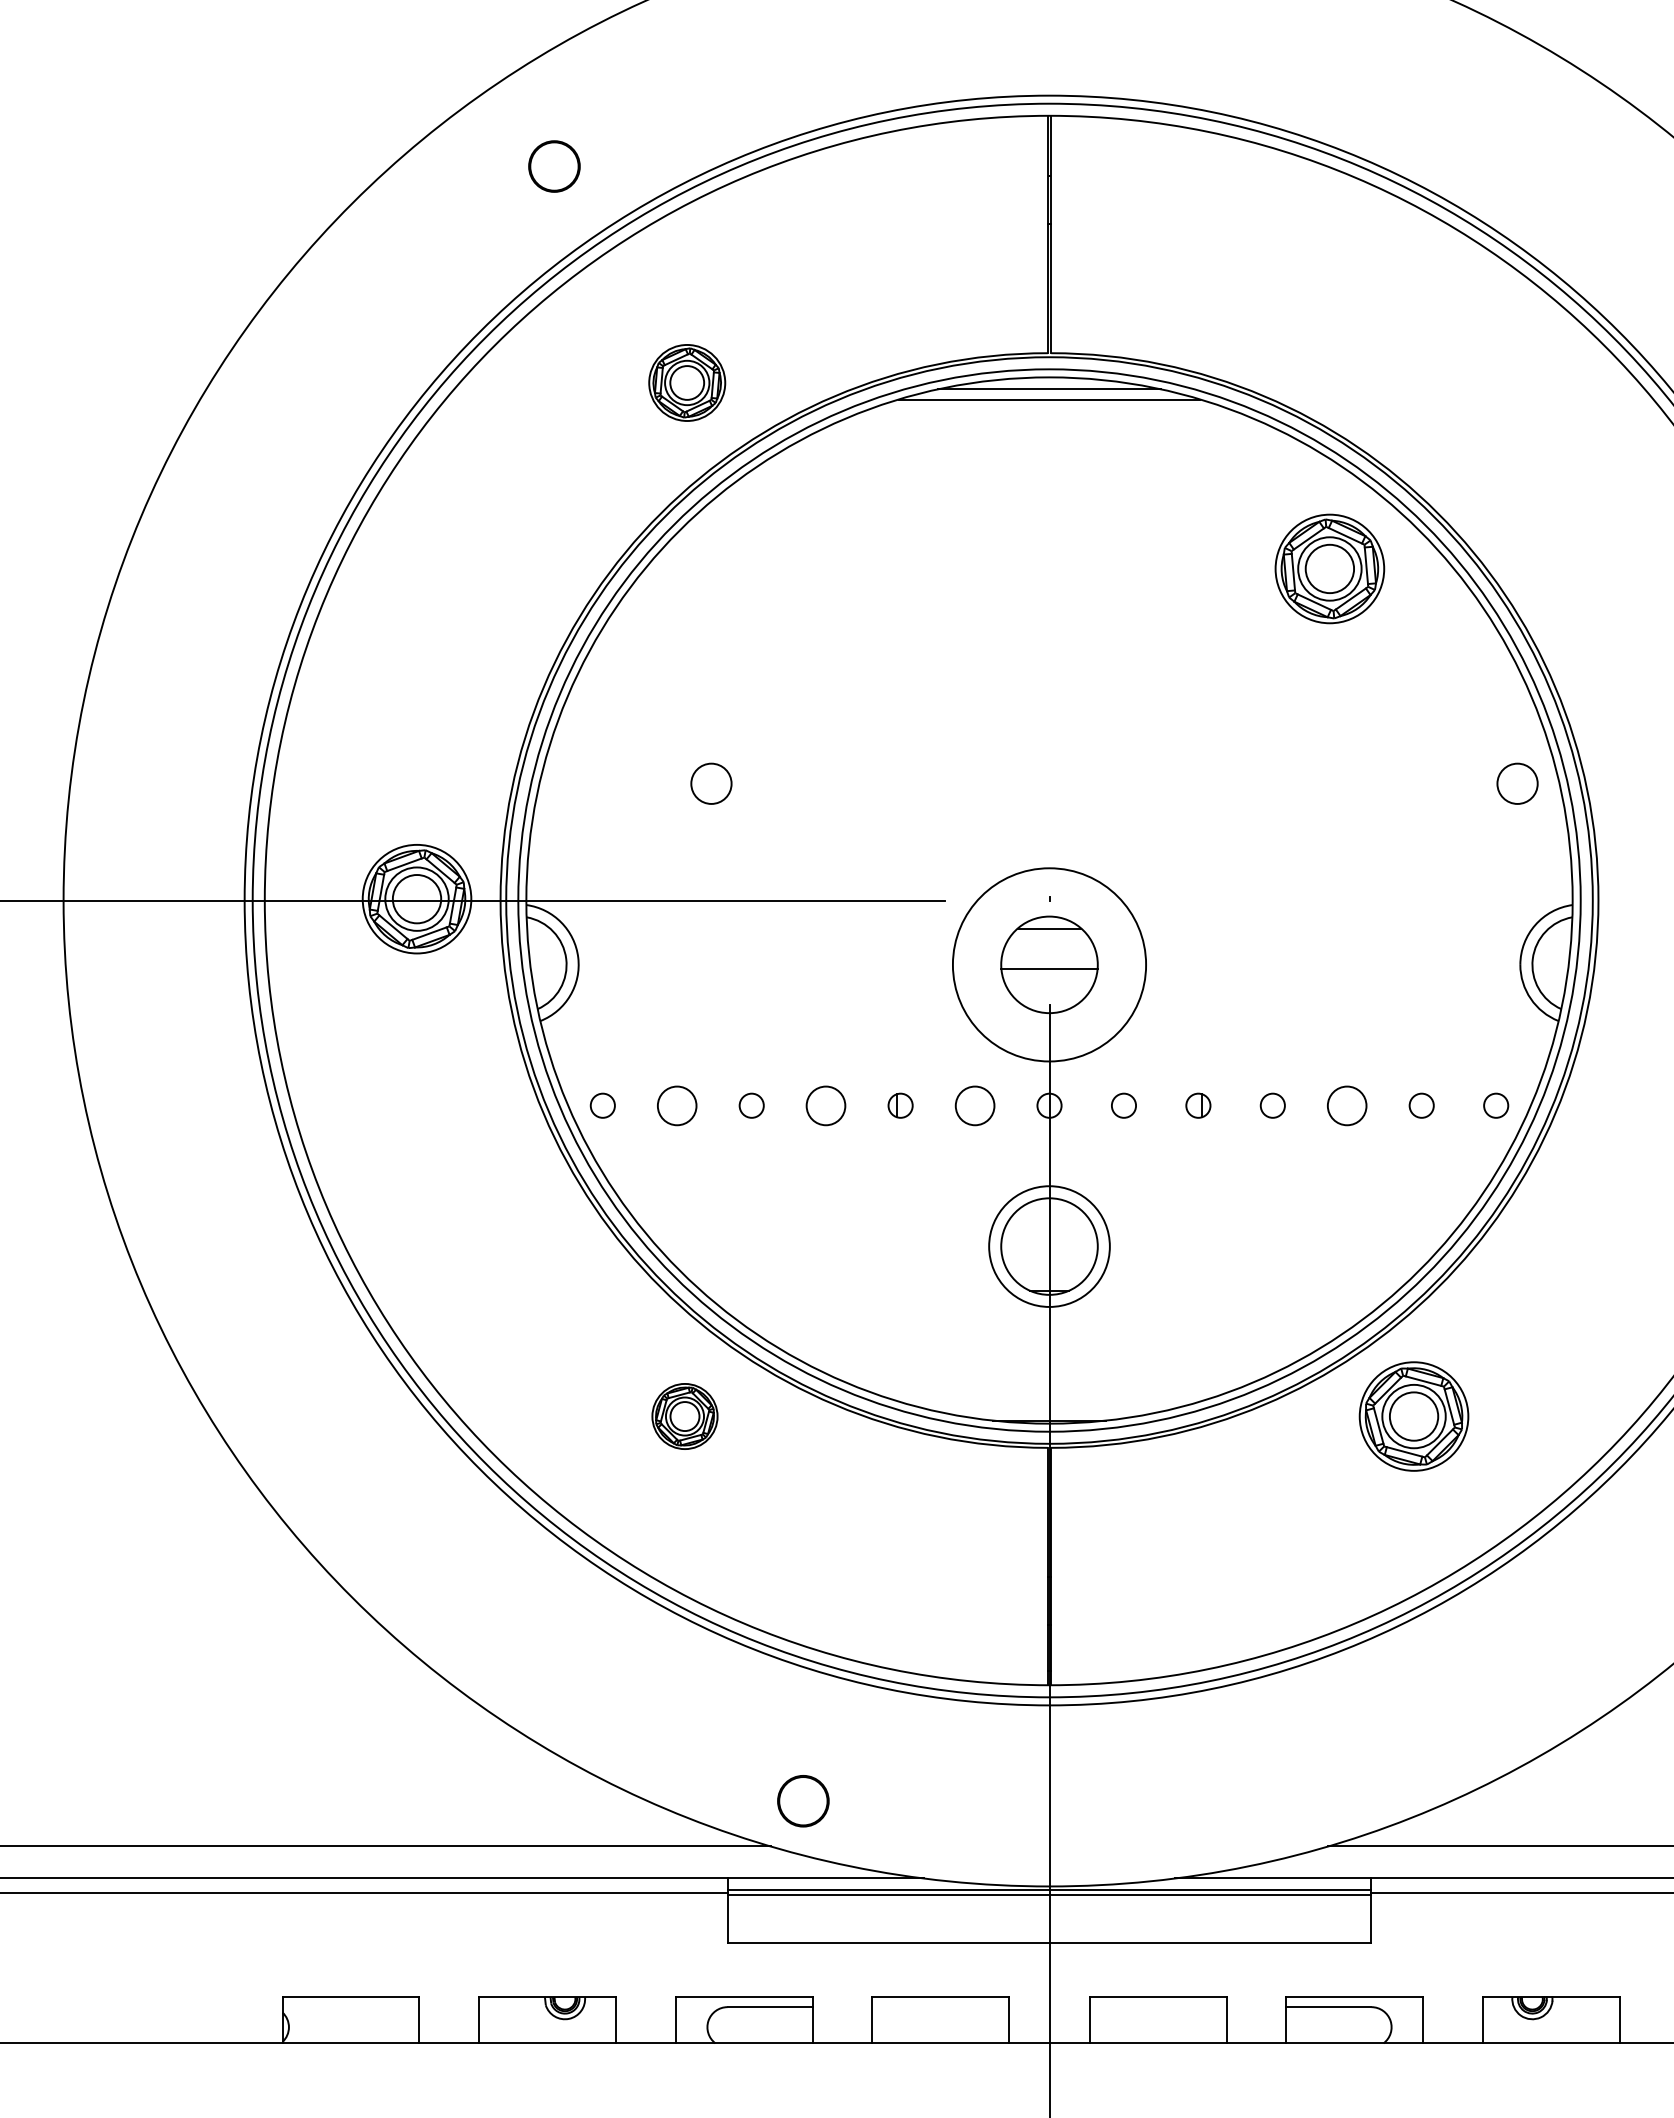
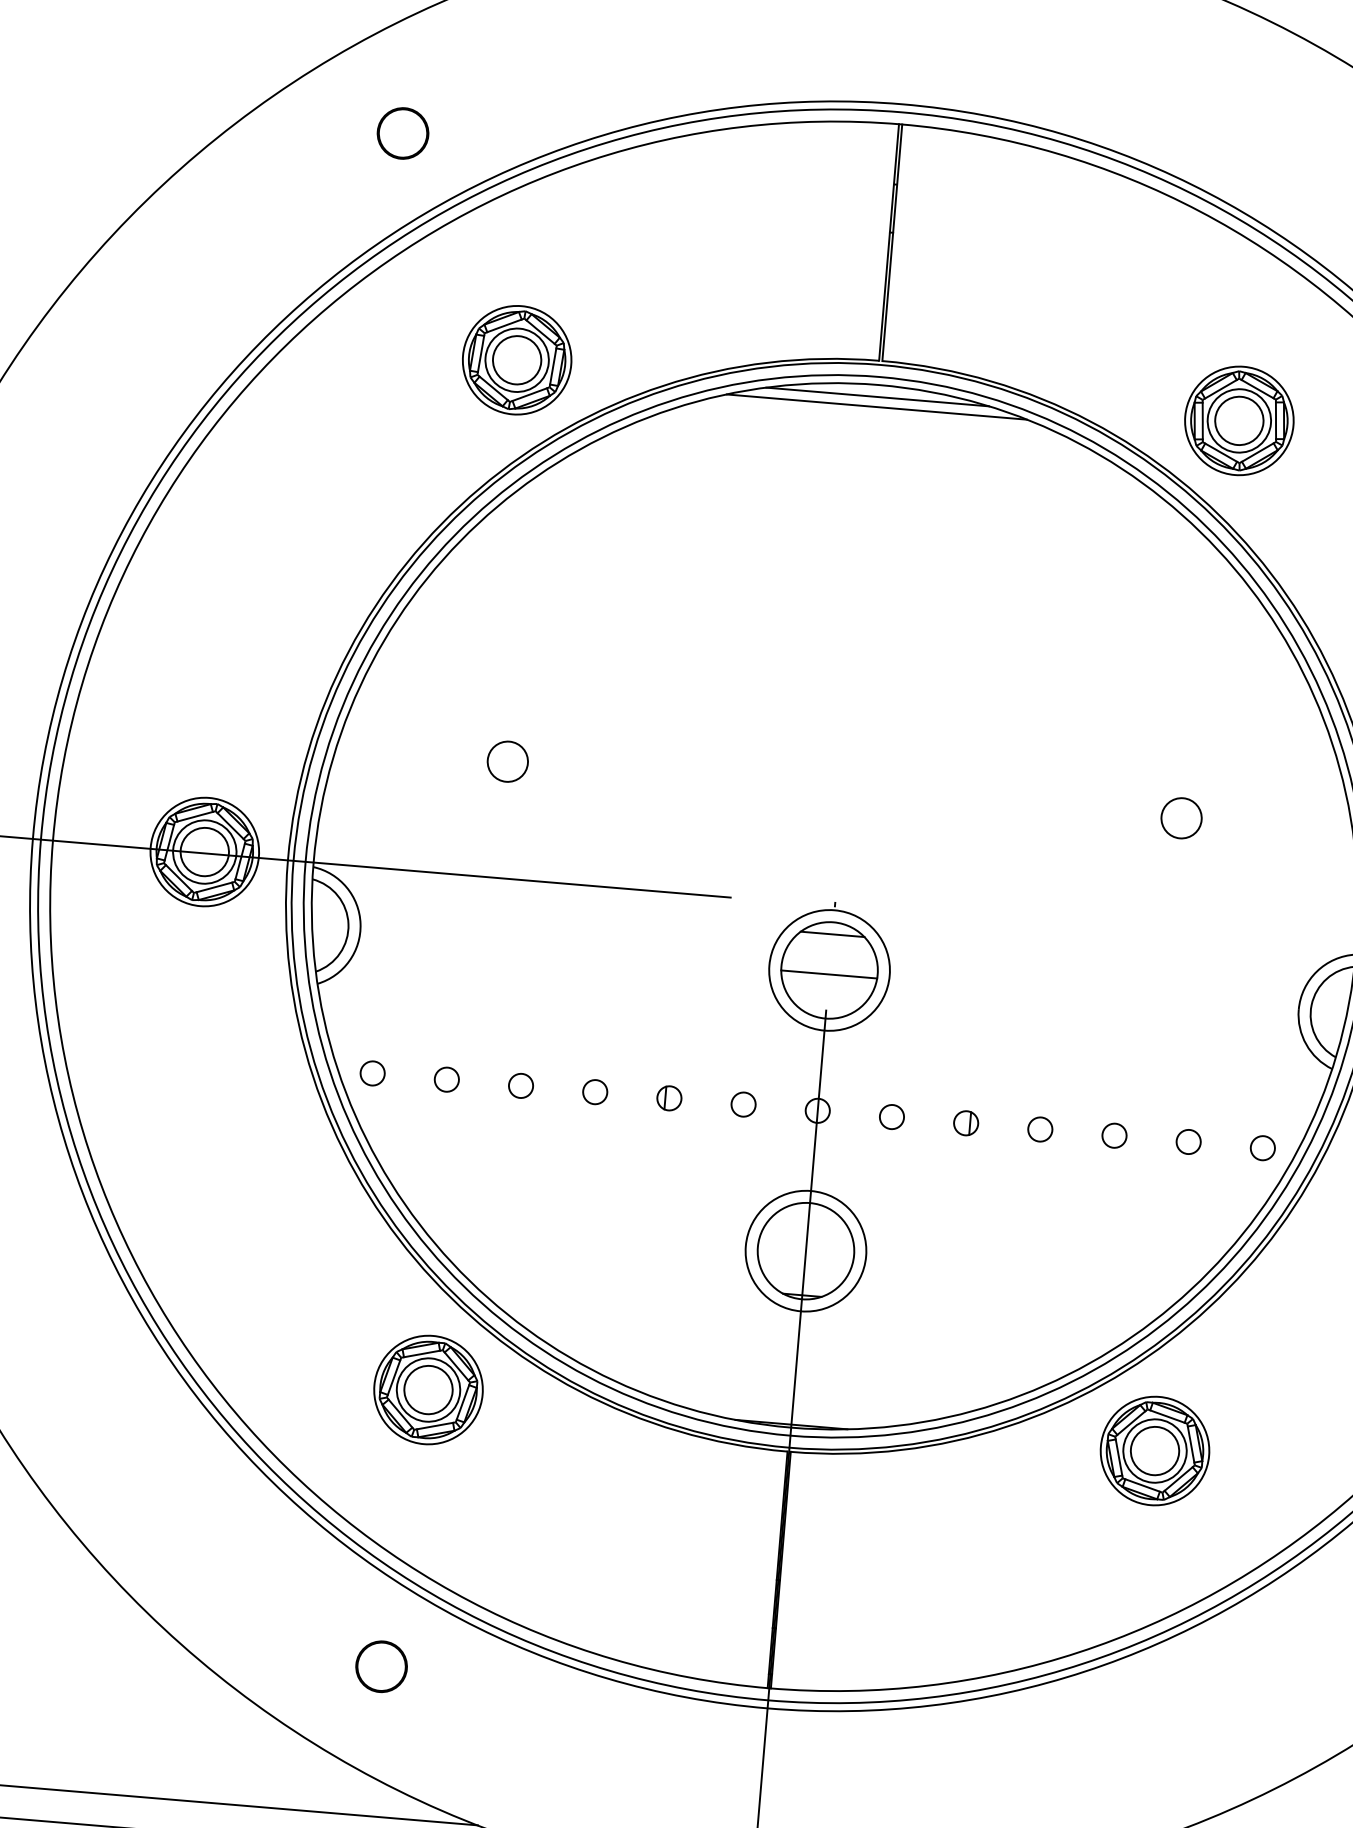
part: (687, 382) -> (517, 359), size x1.43
part: (1329, 568) -> (1239, 420), moved
circle: (1517, 783) -> (1181, 817), moved
circle: (1049, 964) -> (829, 970), size x0.62
circle: (677, 1105) -> (447, 1079), size x0.62
circle: (826, 1105) -> (595, 1091), size x0.62
circle: (974, 1105) -> (743, 1104), size x0.62
circle: (1347, 1105) -> (1114, 1135), size x0.62
part: (684, 1416) -> (428, 1389), size x1.67
circle: (803, 1801) -> (381, 1667), moved

